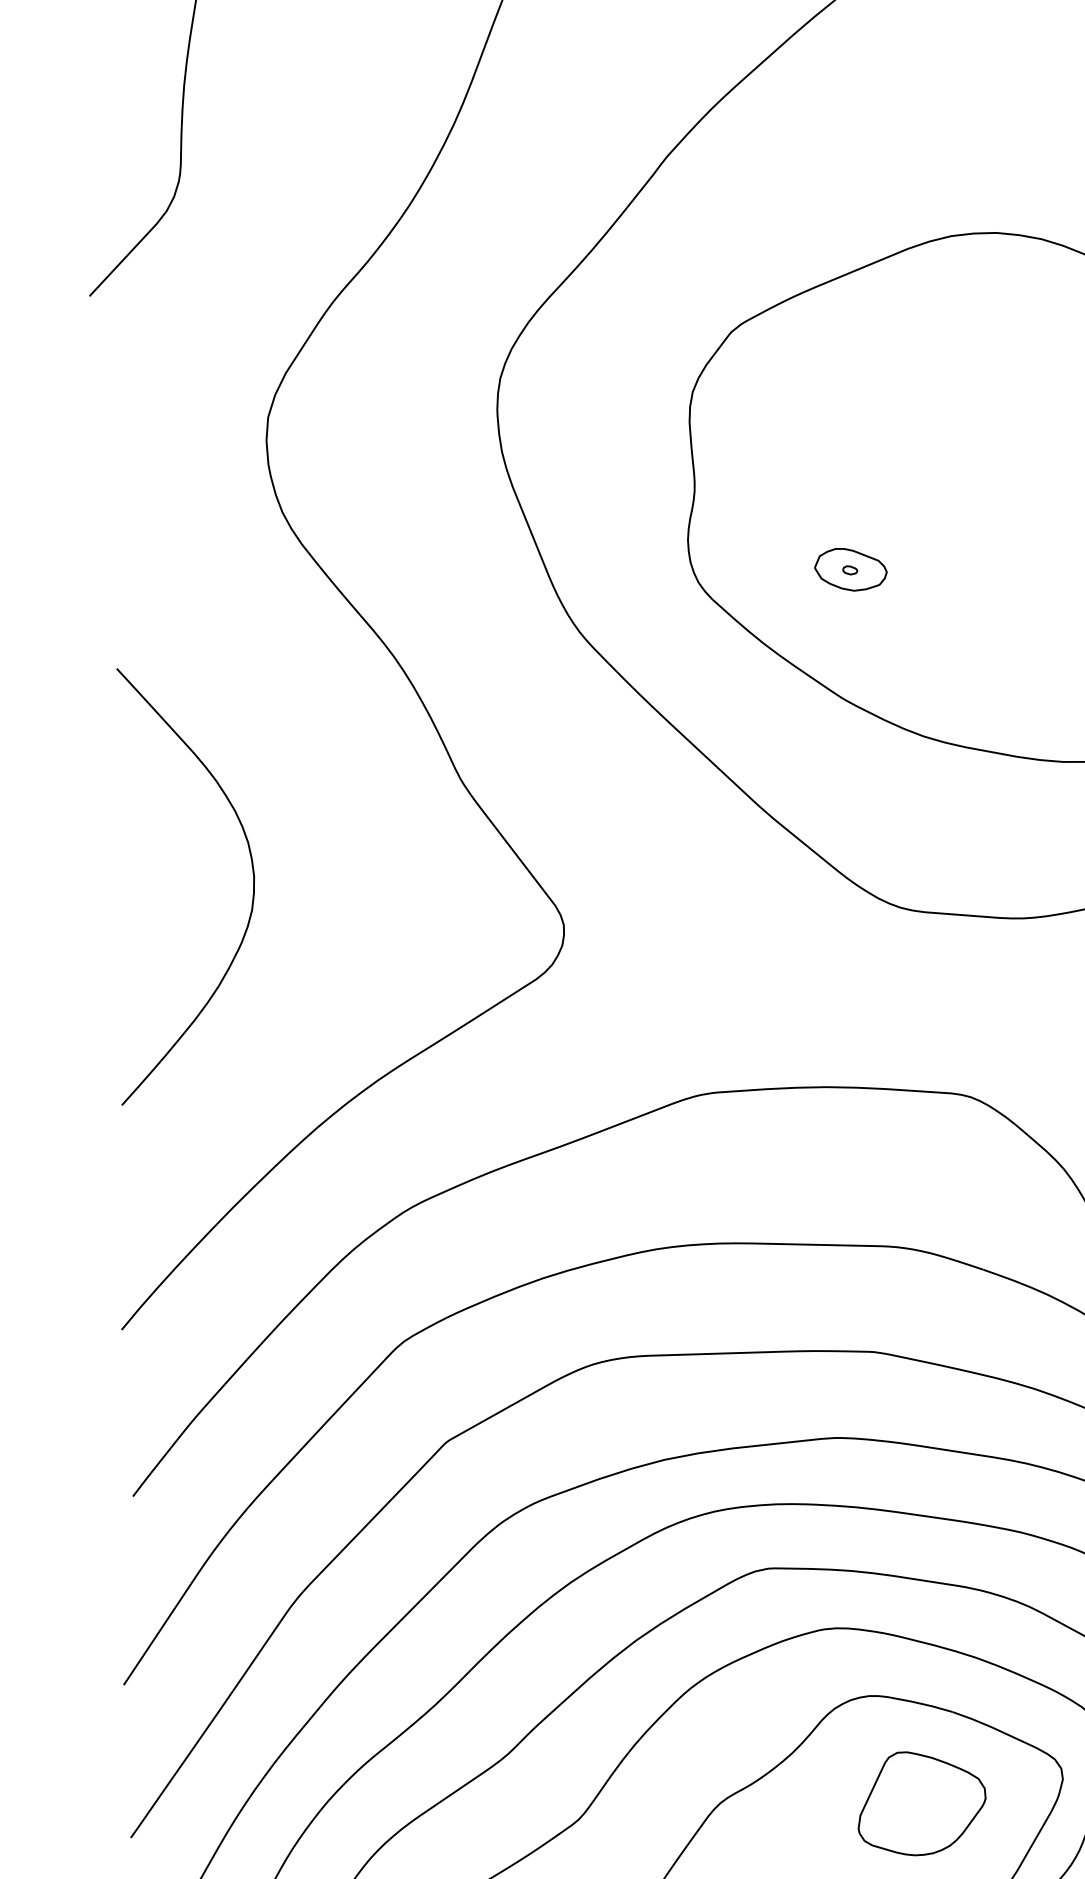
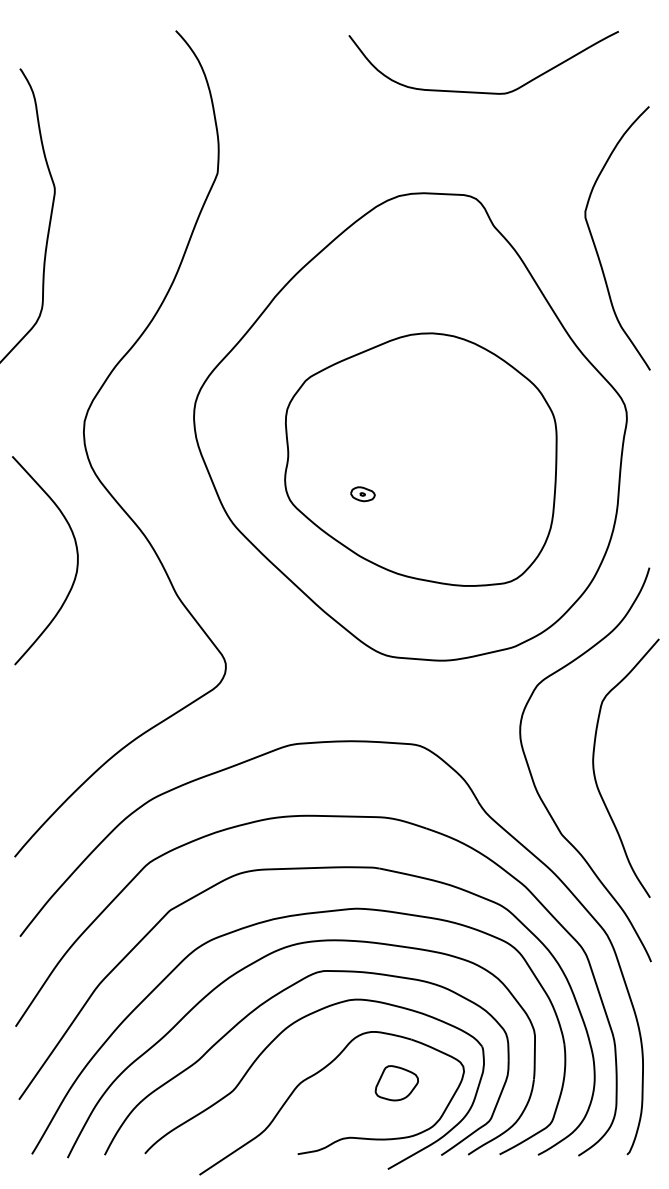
part: (850, 570) -> (362, 494), size x0.7
curve: (251, 892) -> (76, 563), moved
part: (921, 1801) -> (396, 1082), size x0.7

